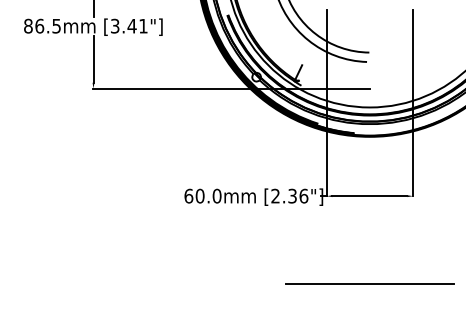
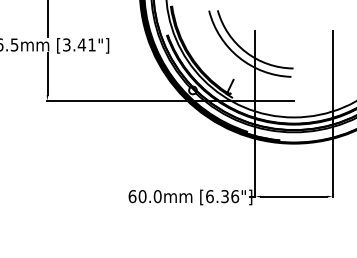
text: (275, 195) -> (209, 195), [2.36"] -> [6.36"]

